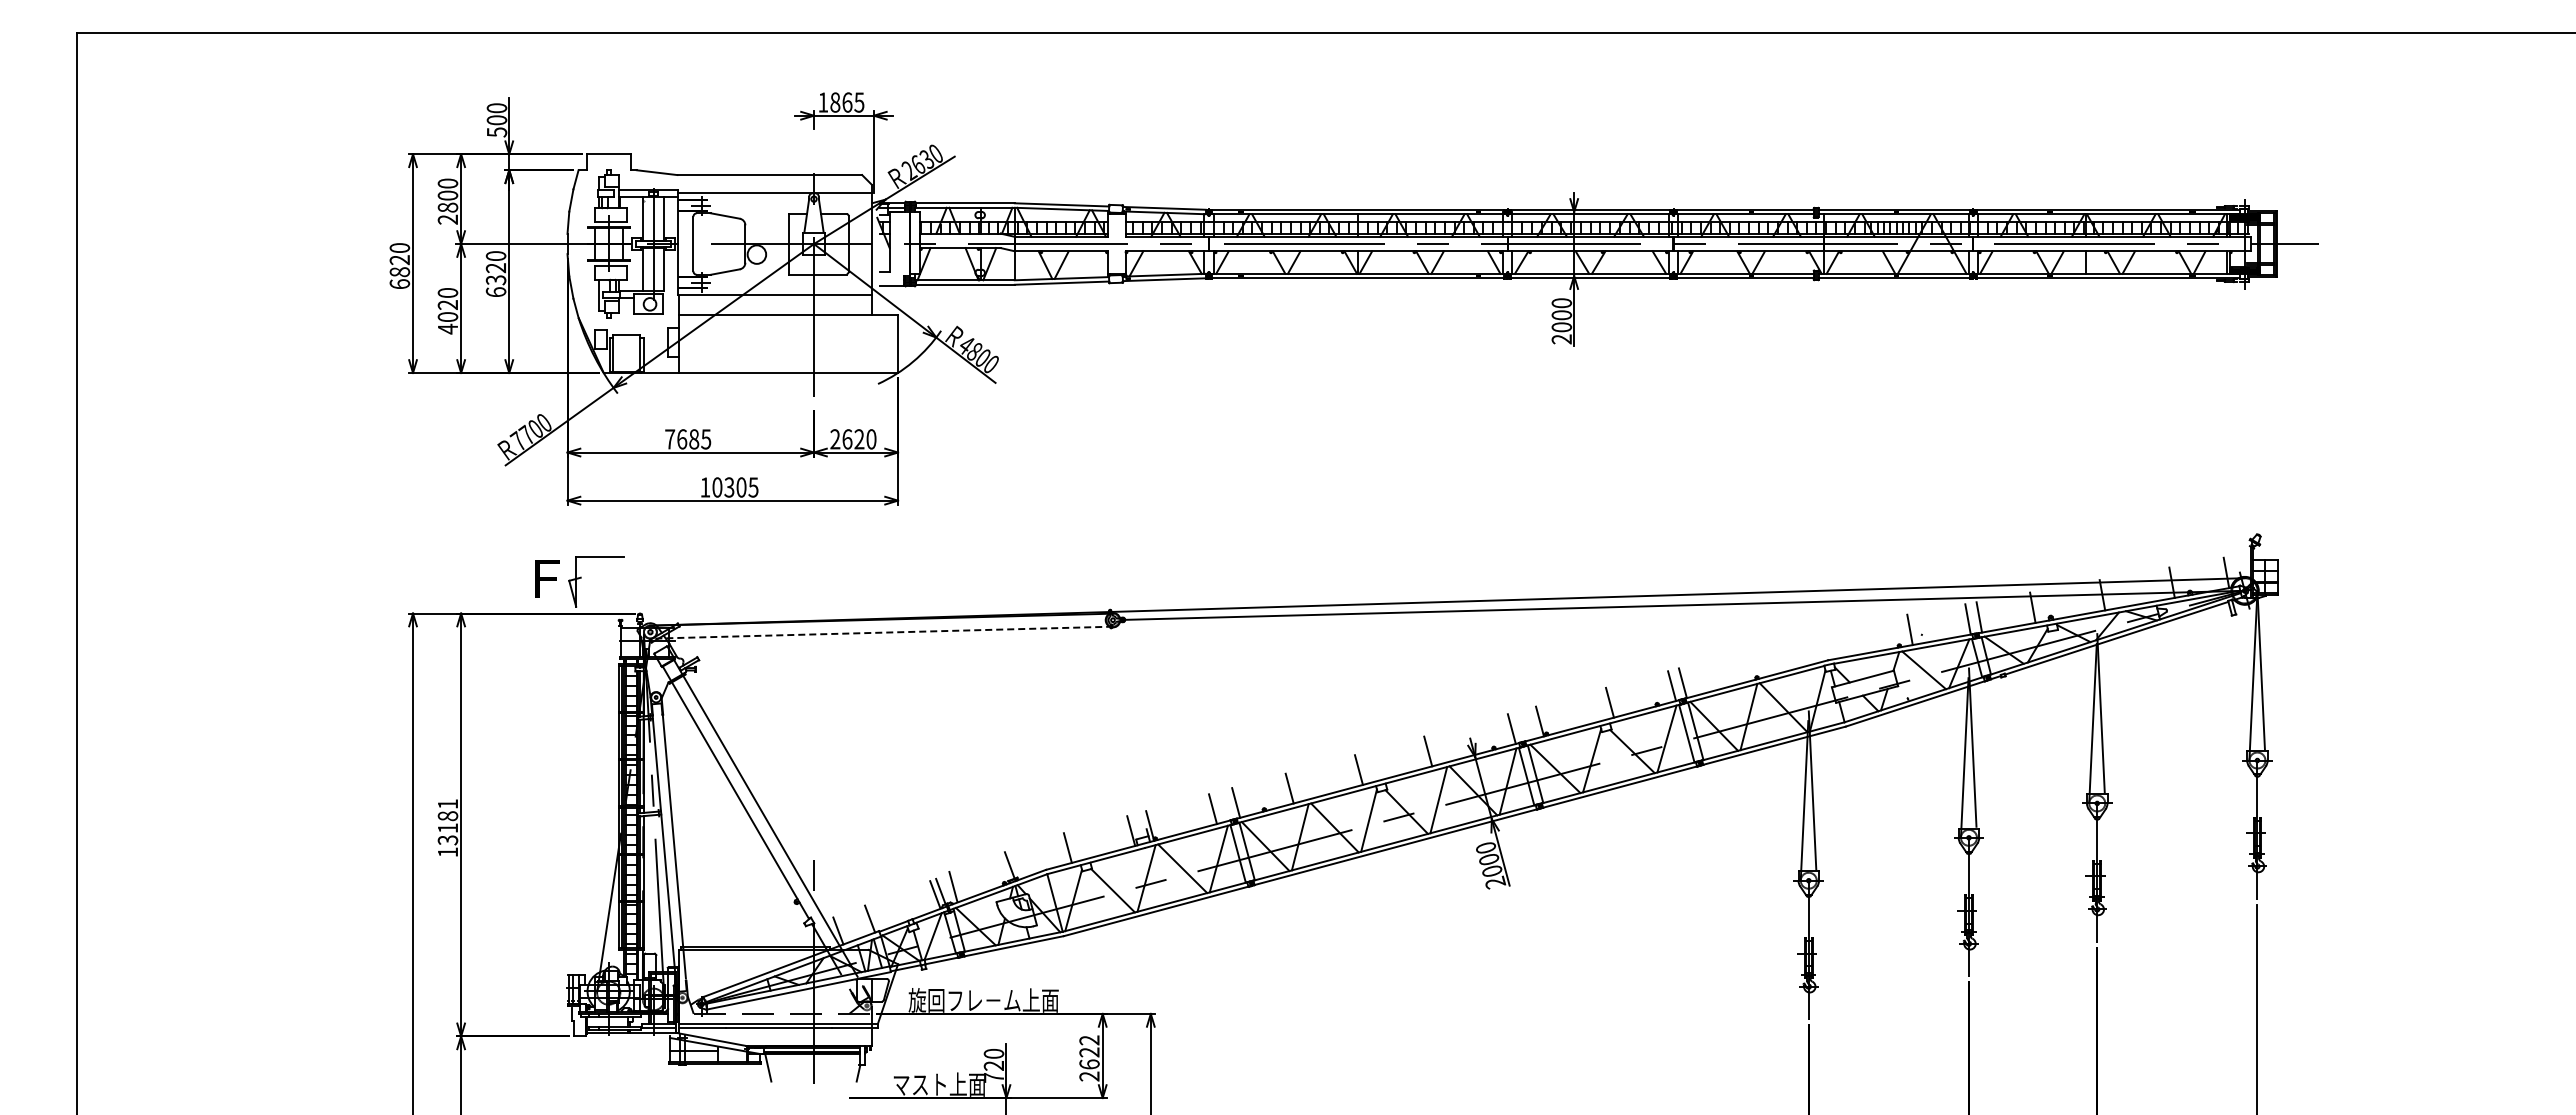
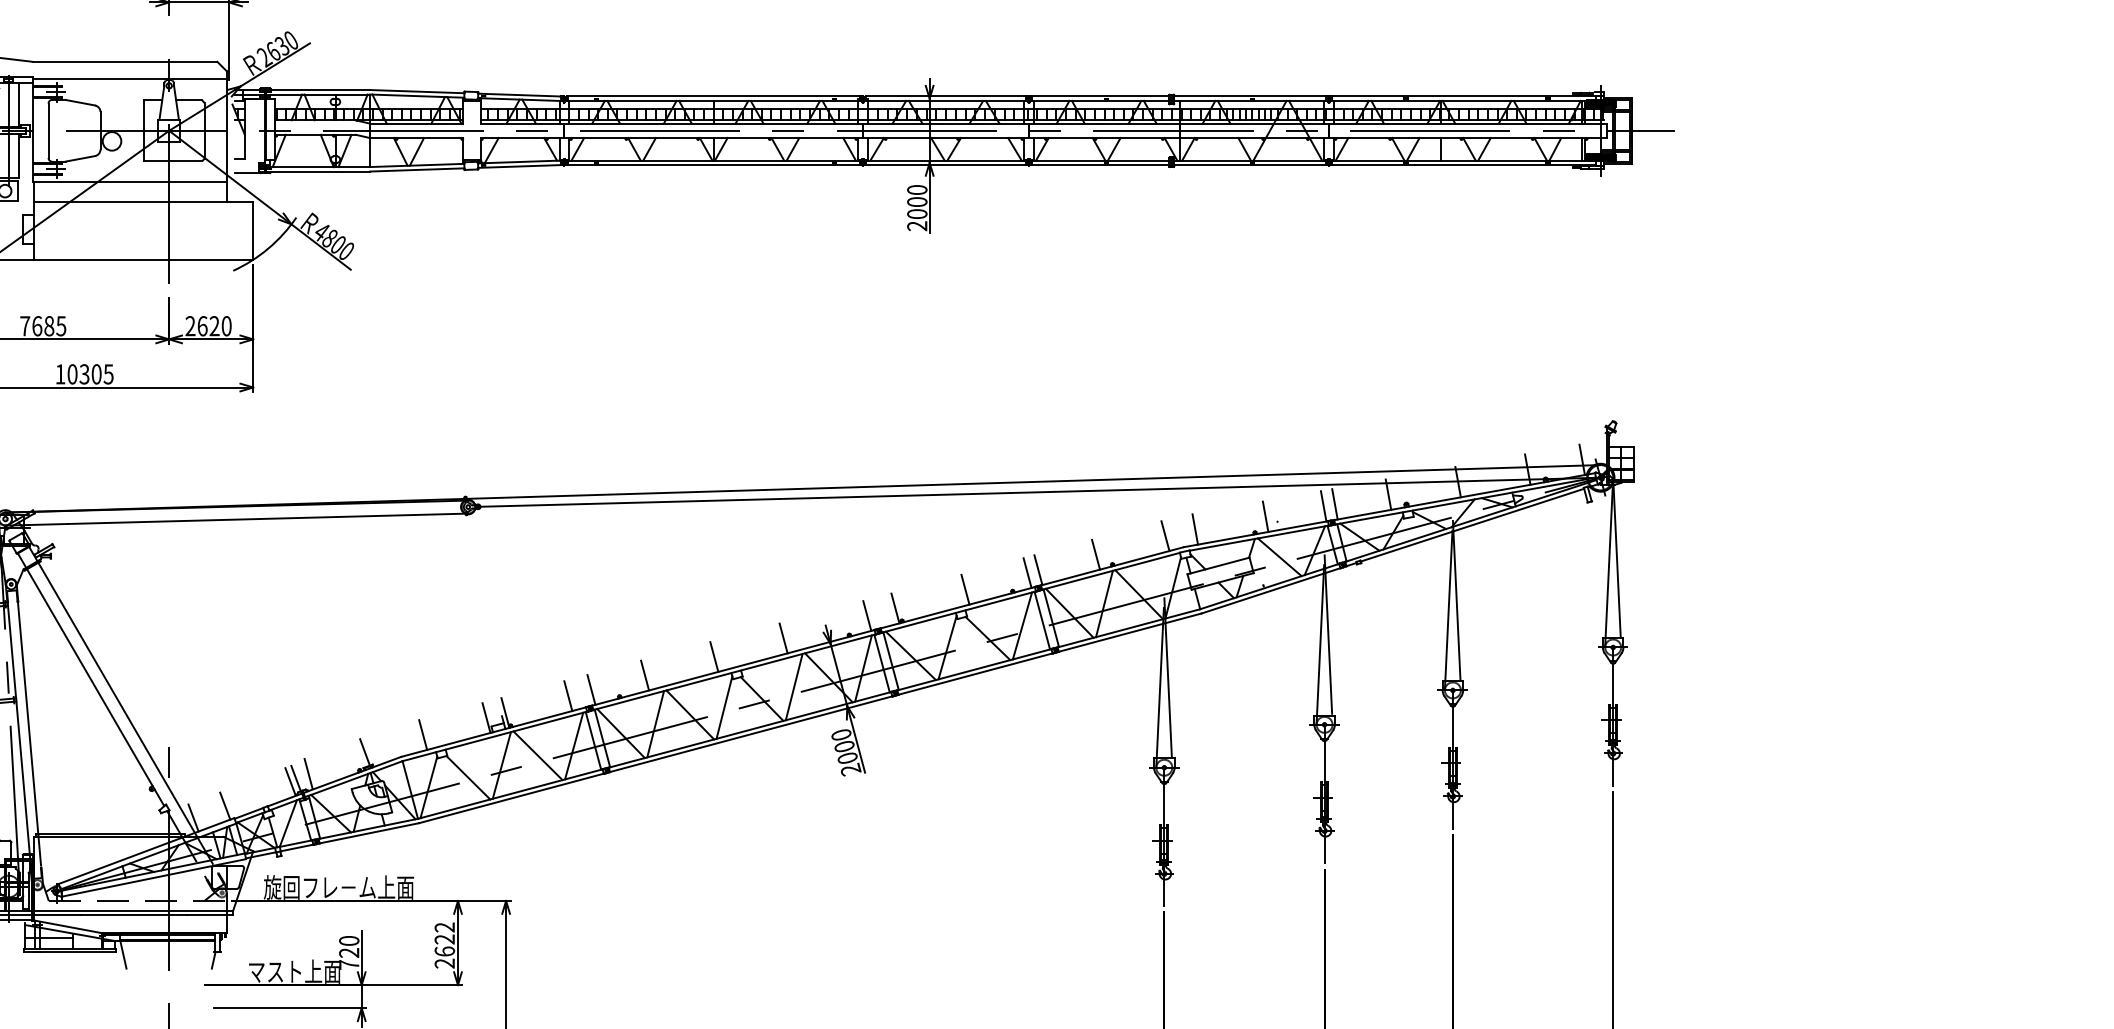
line: (881, 632) -> (236, 519), dashed -> solid
line: (1839, 642) -> (1195, 529), added
line: (1809, 649) -> (1165, 536), added
line: (1740, 667) -> (1096, 554), added

